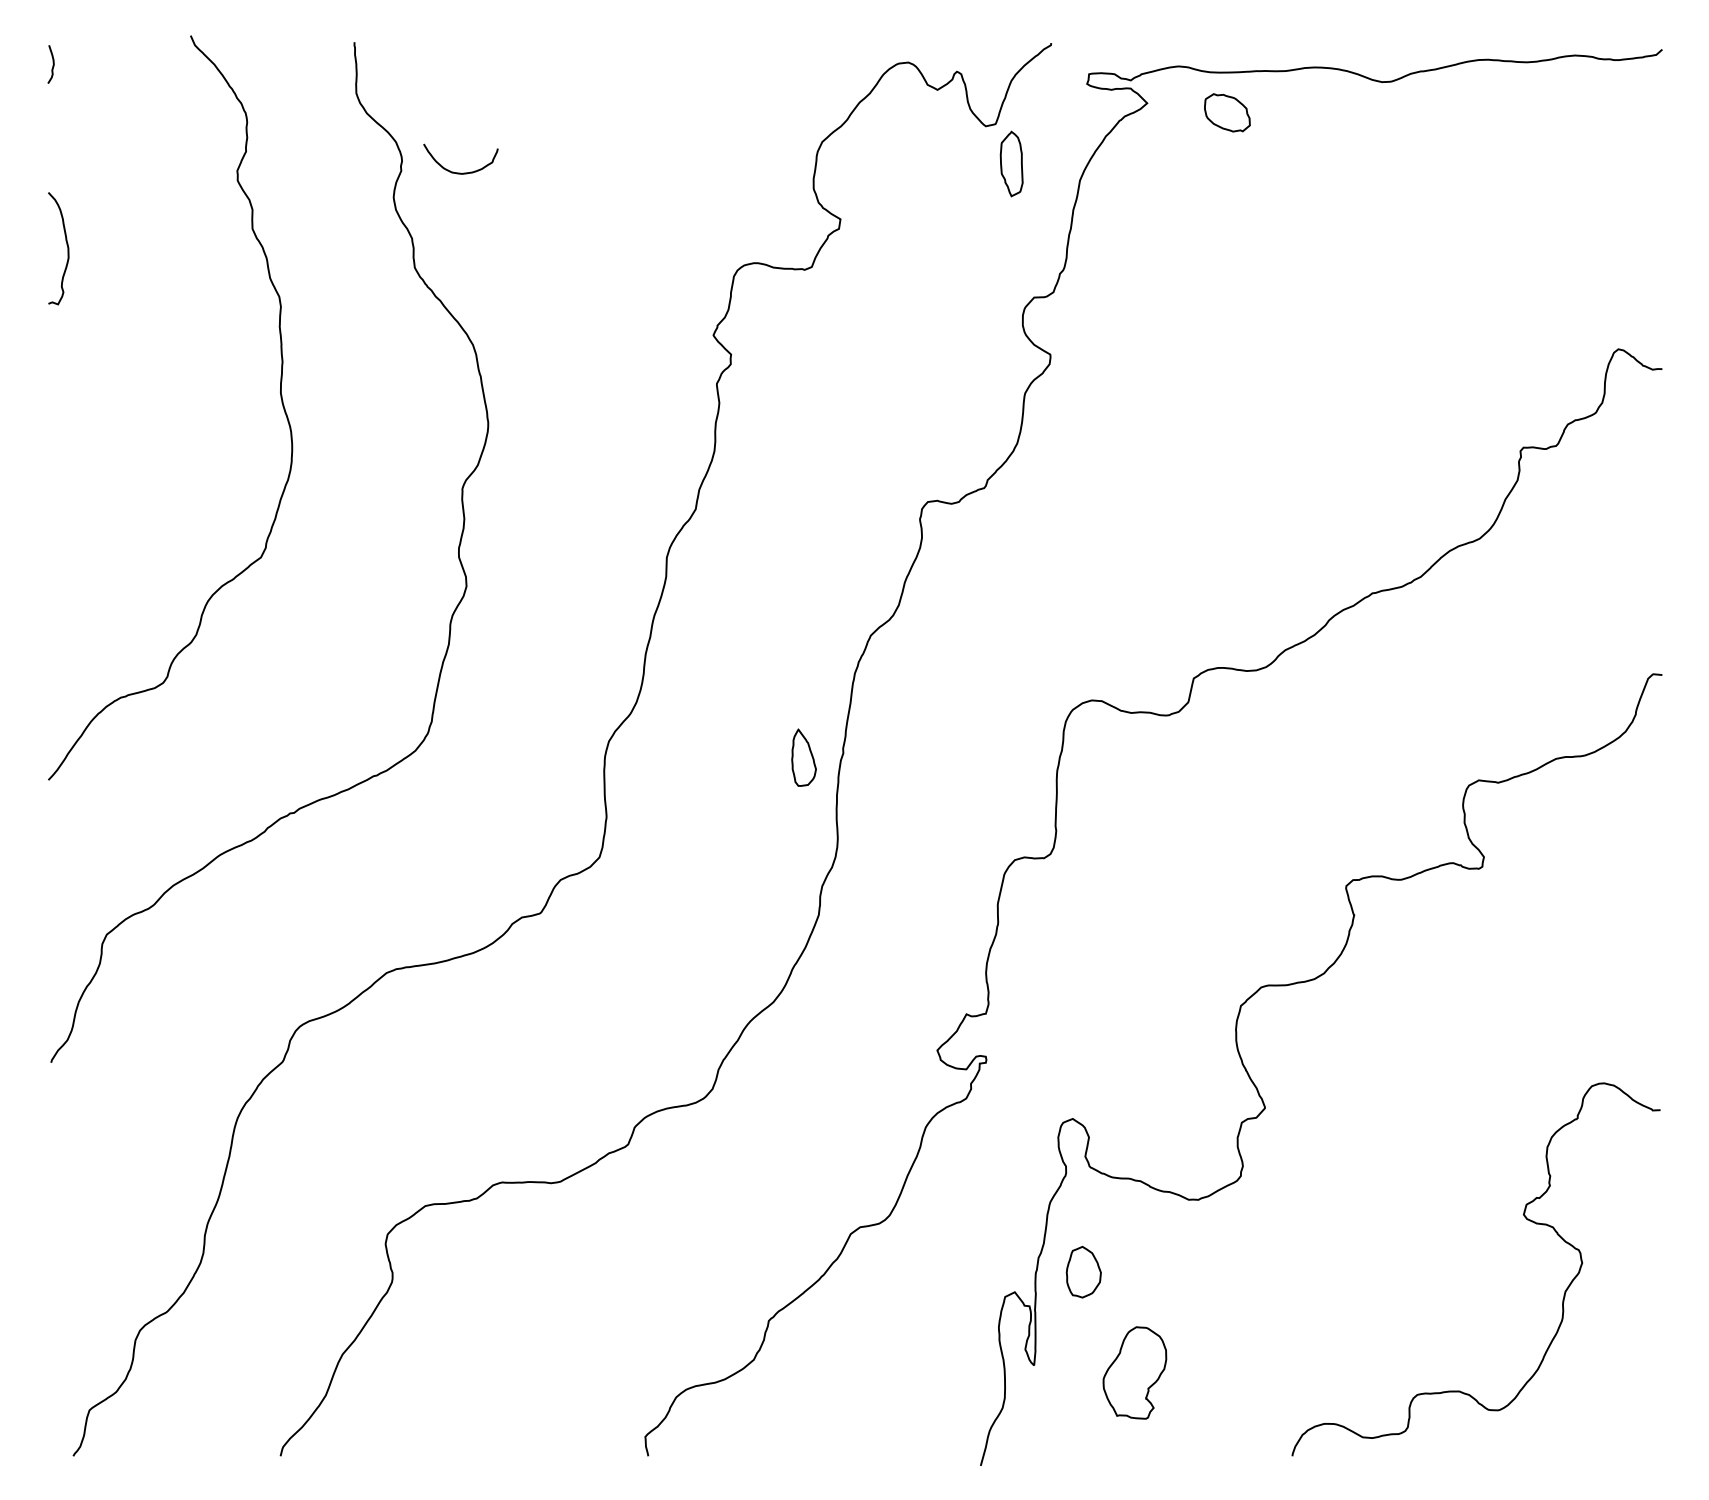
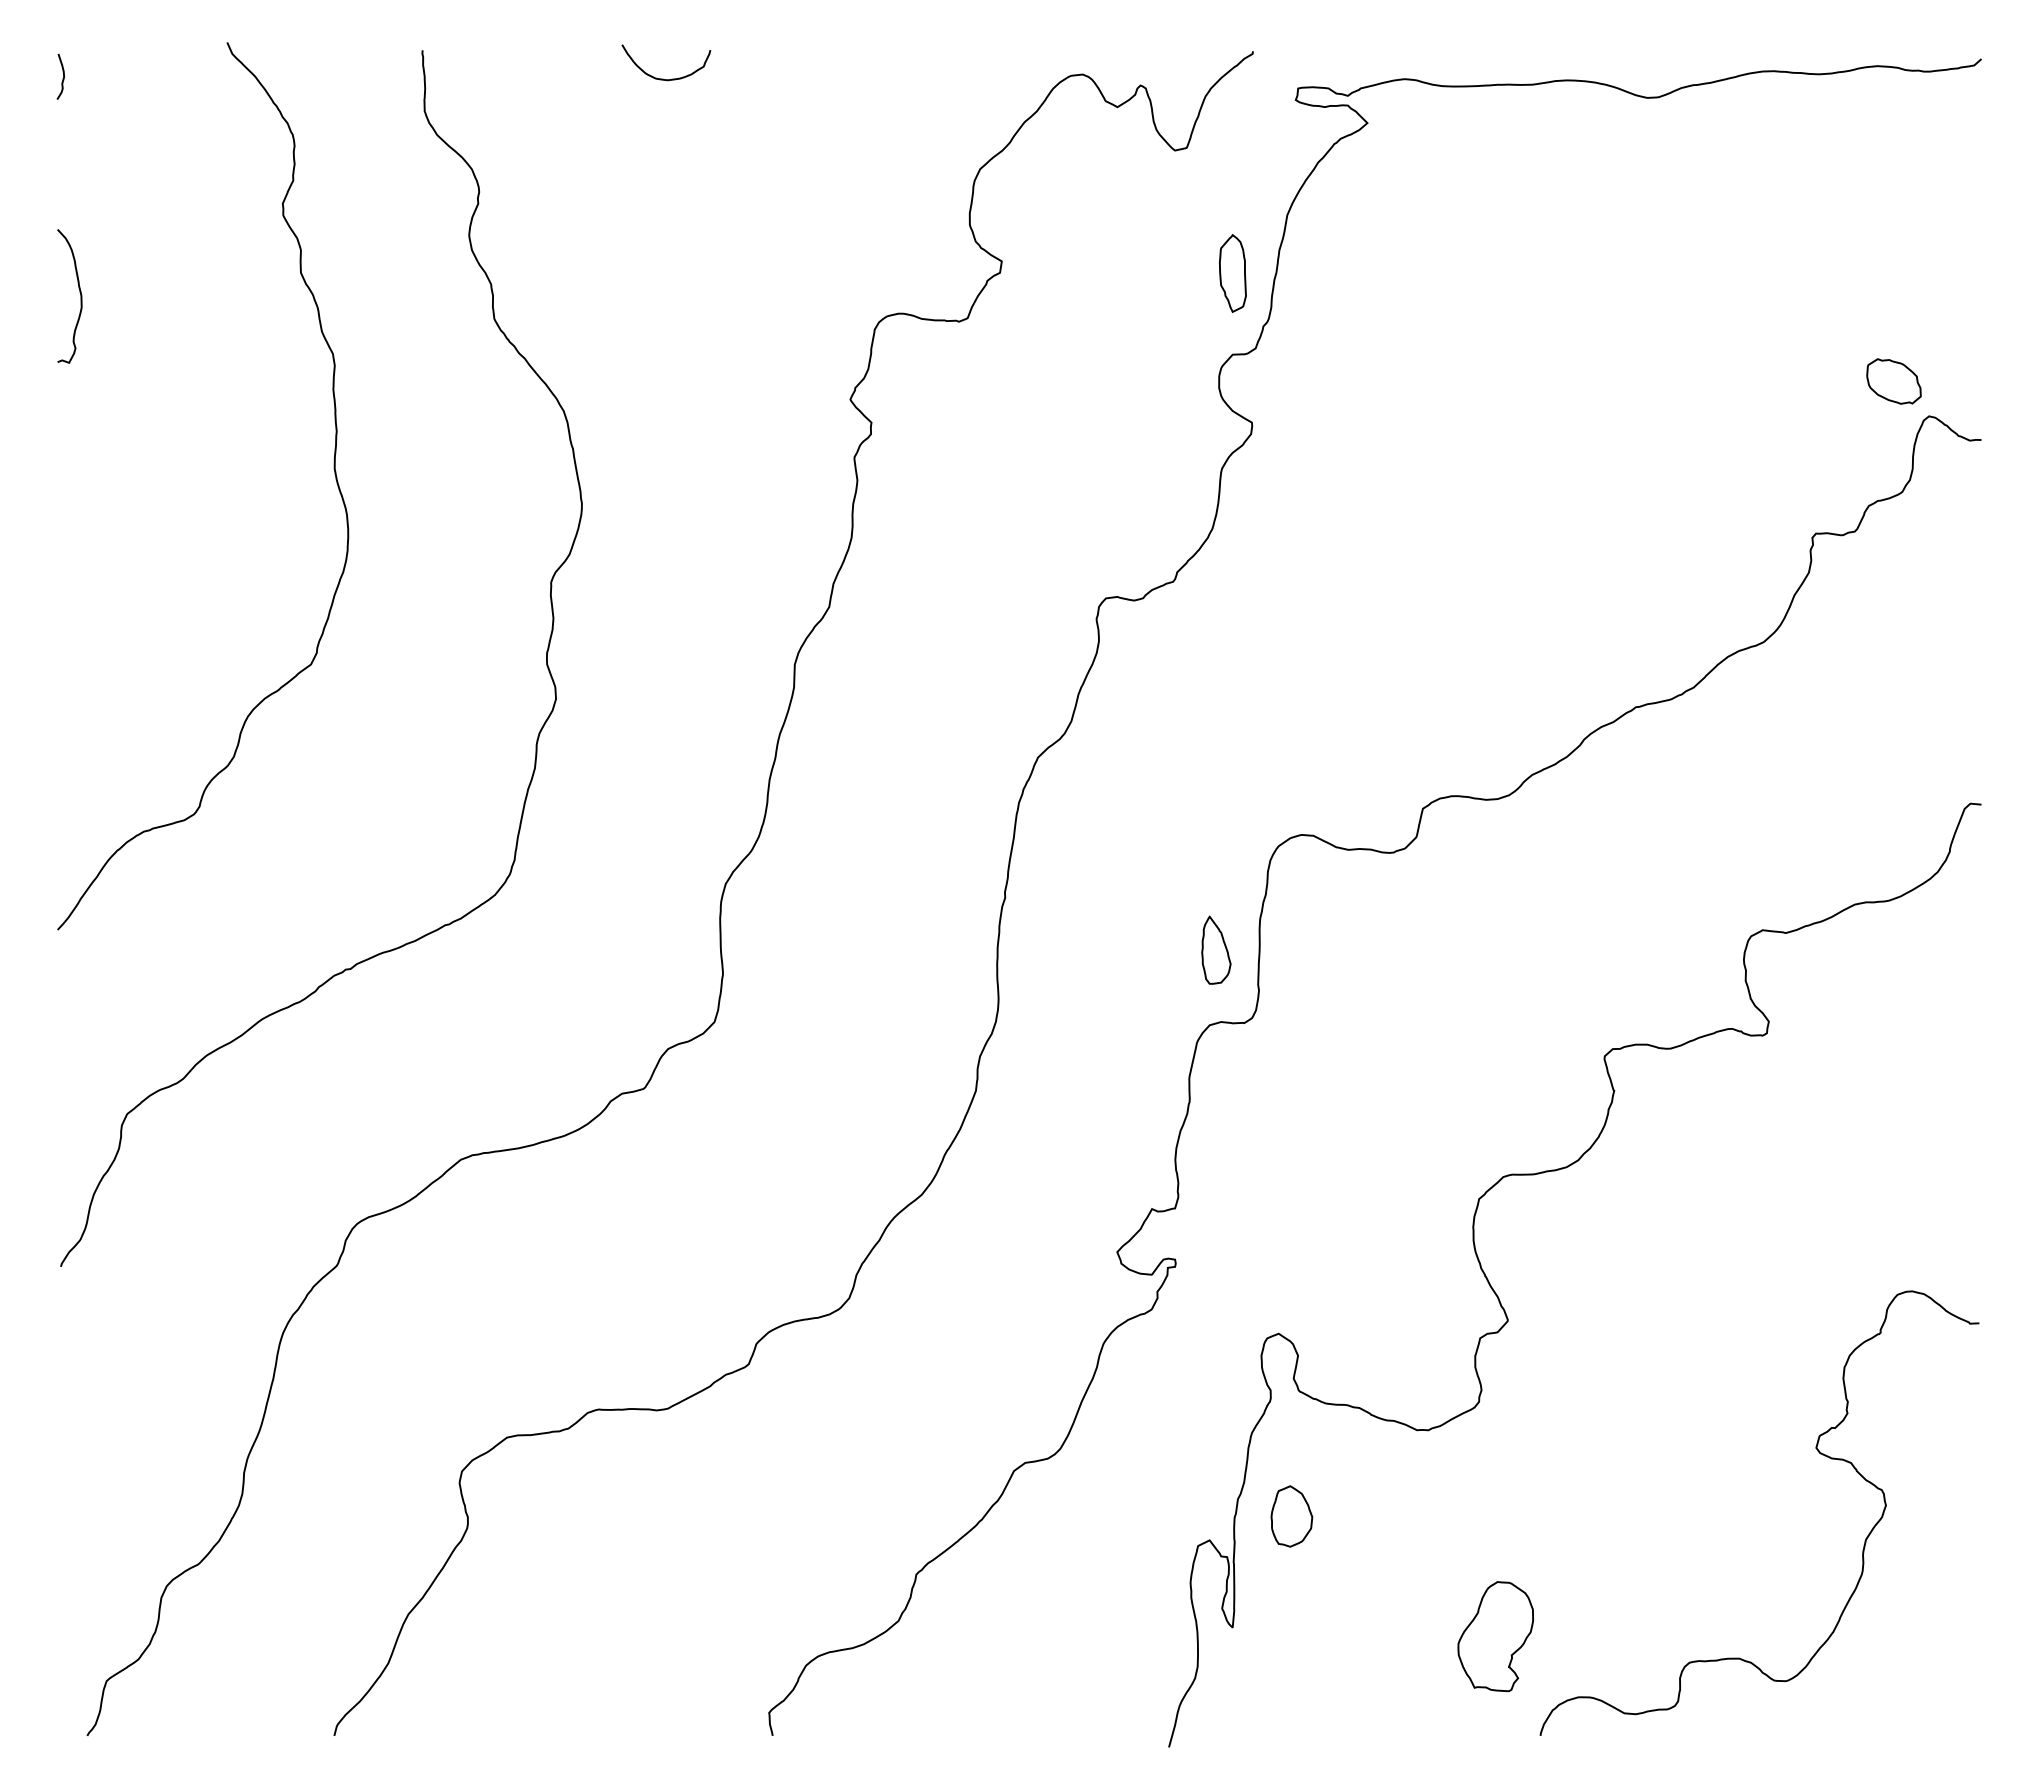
part: (1226, 112) -> (1893, 381), moved
part: (1011, 164) -> (1232, 273), moved
curve: (458, 172) -> (663, 78), moved
part: (804, 757) -> (1216, 949), moved
part: (1134, 1372) -> (1495, 1636), moved

